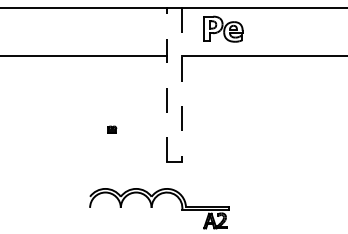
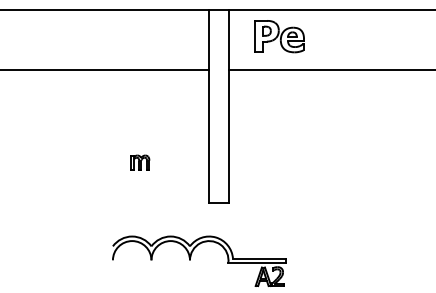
line: (167, 84) -> (209, 105), dashed -> solid
line: (182, 84) -> (228, 105), dashed -> solid
part: (111, 129) -> (139, 162), size x1.67

